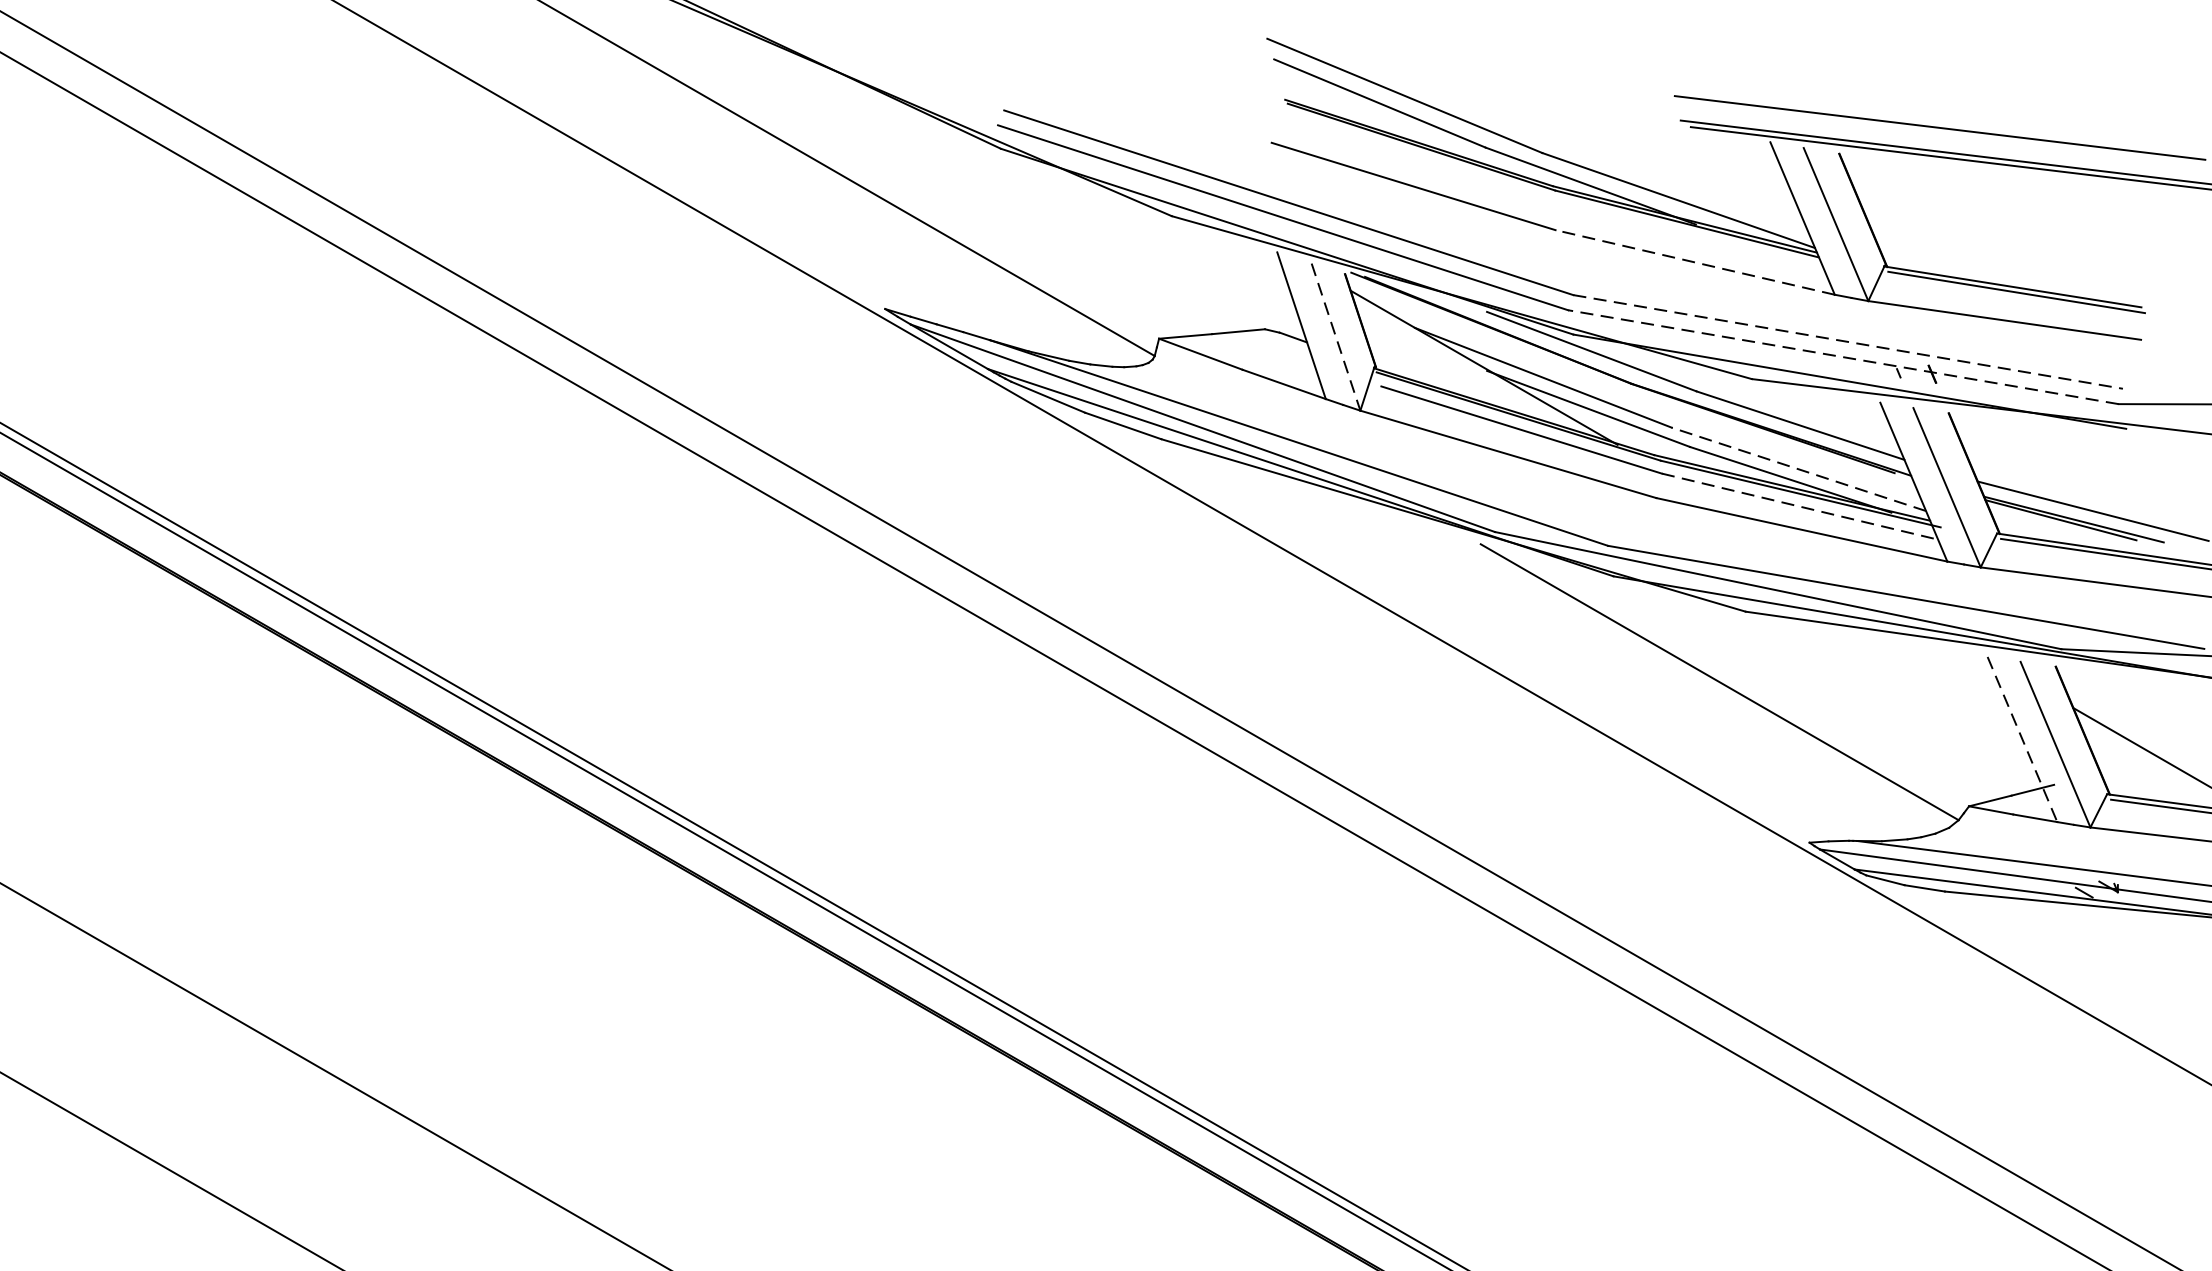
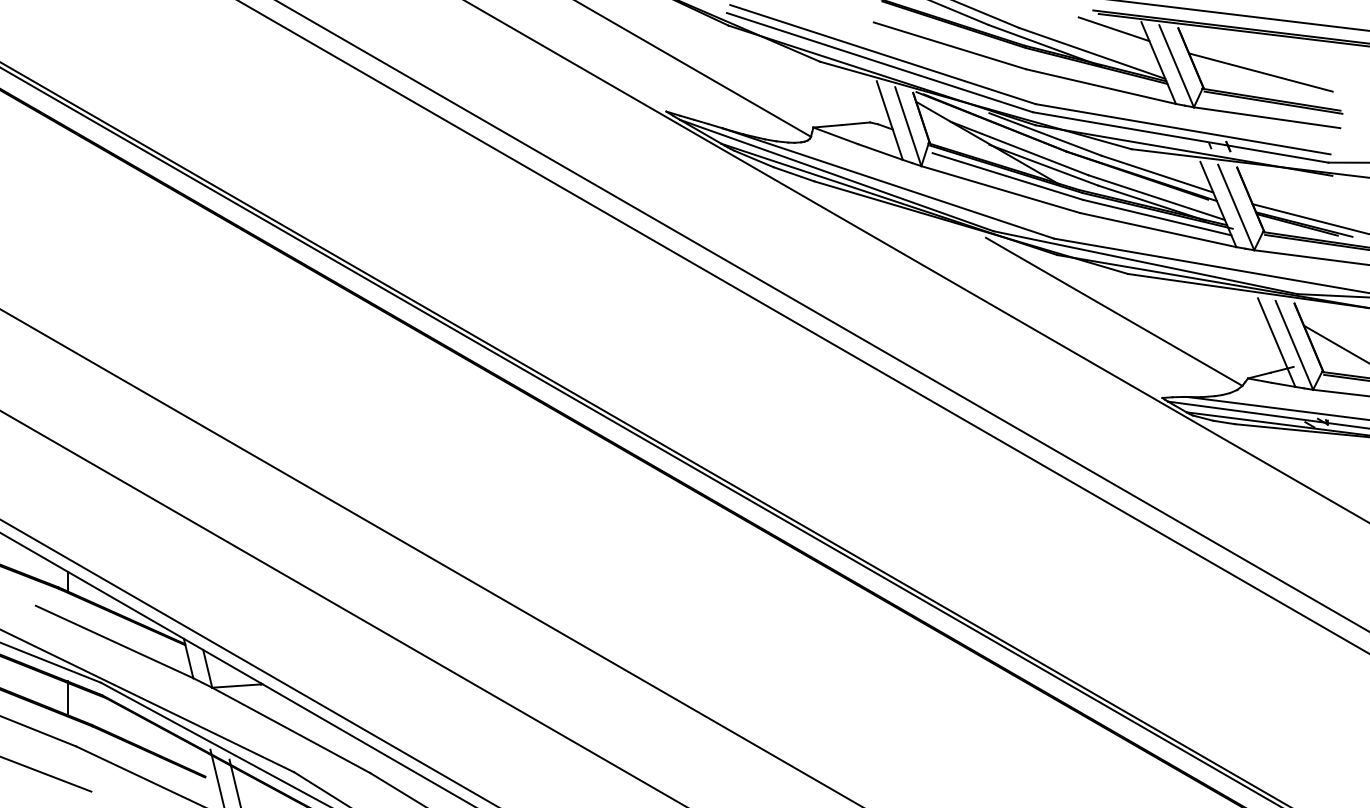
line: (1718, 156) -> (1113, 29), added
line: (1992, 236) -> (1260, 72), added
line: (1696, 262) -> (1101, 86), dashed -> solid
line: (1336, 336) -> (908, 126), dashed -> solid
line: (1848, 342) -> (1183, 129), dashed -> solid
line: (1843, 357) -> (1180, 137), dashed -> solid
line: (1798, 469) -> (1156, 197), dashed -> solid
line: (1800, 506) -> (1157, 217), dashed -> solid
line: (2022, 741) -> (1276, 343), dashed -> solid

